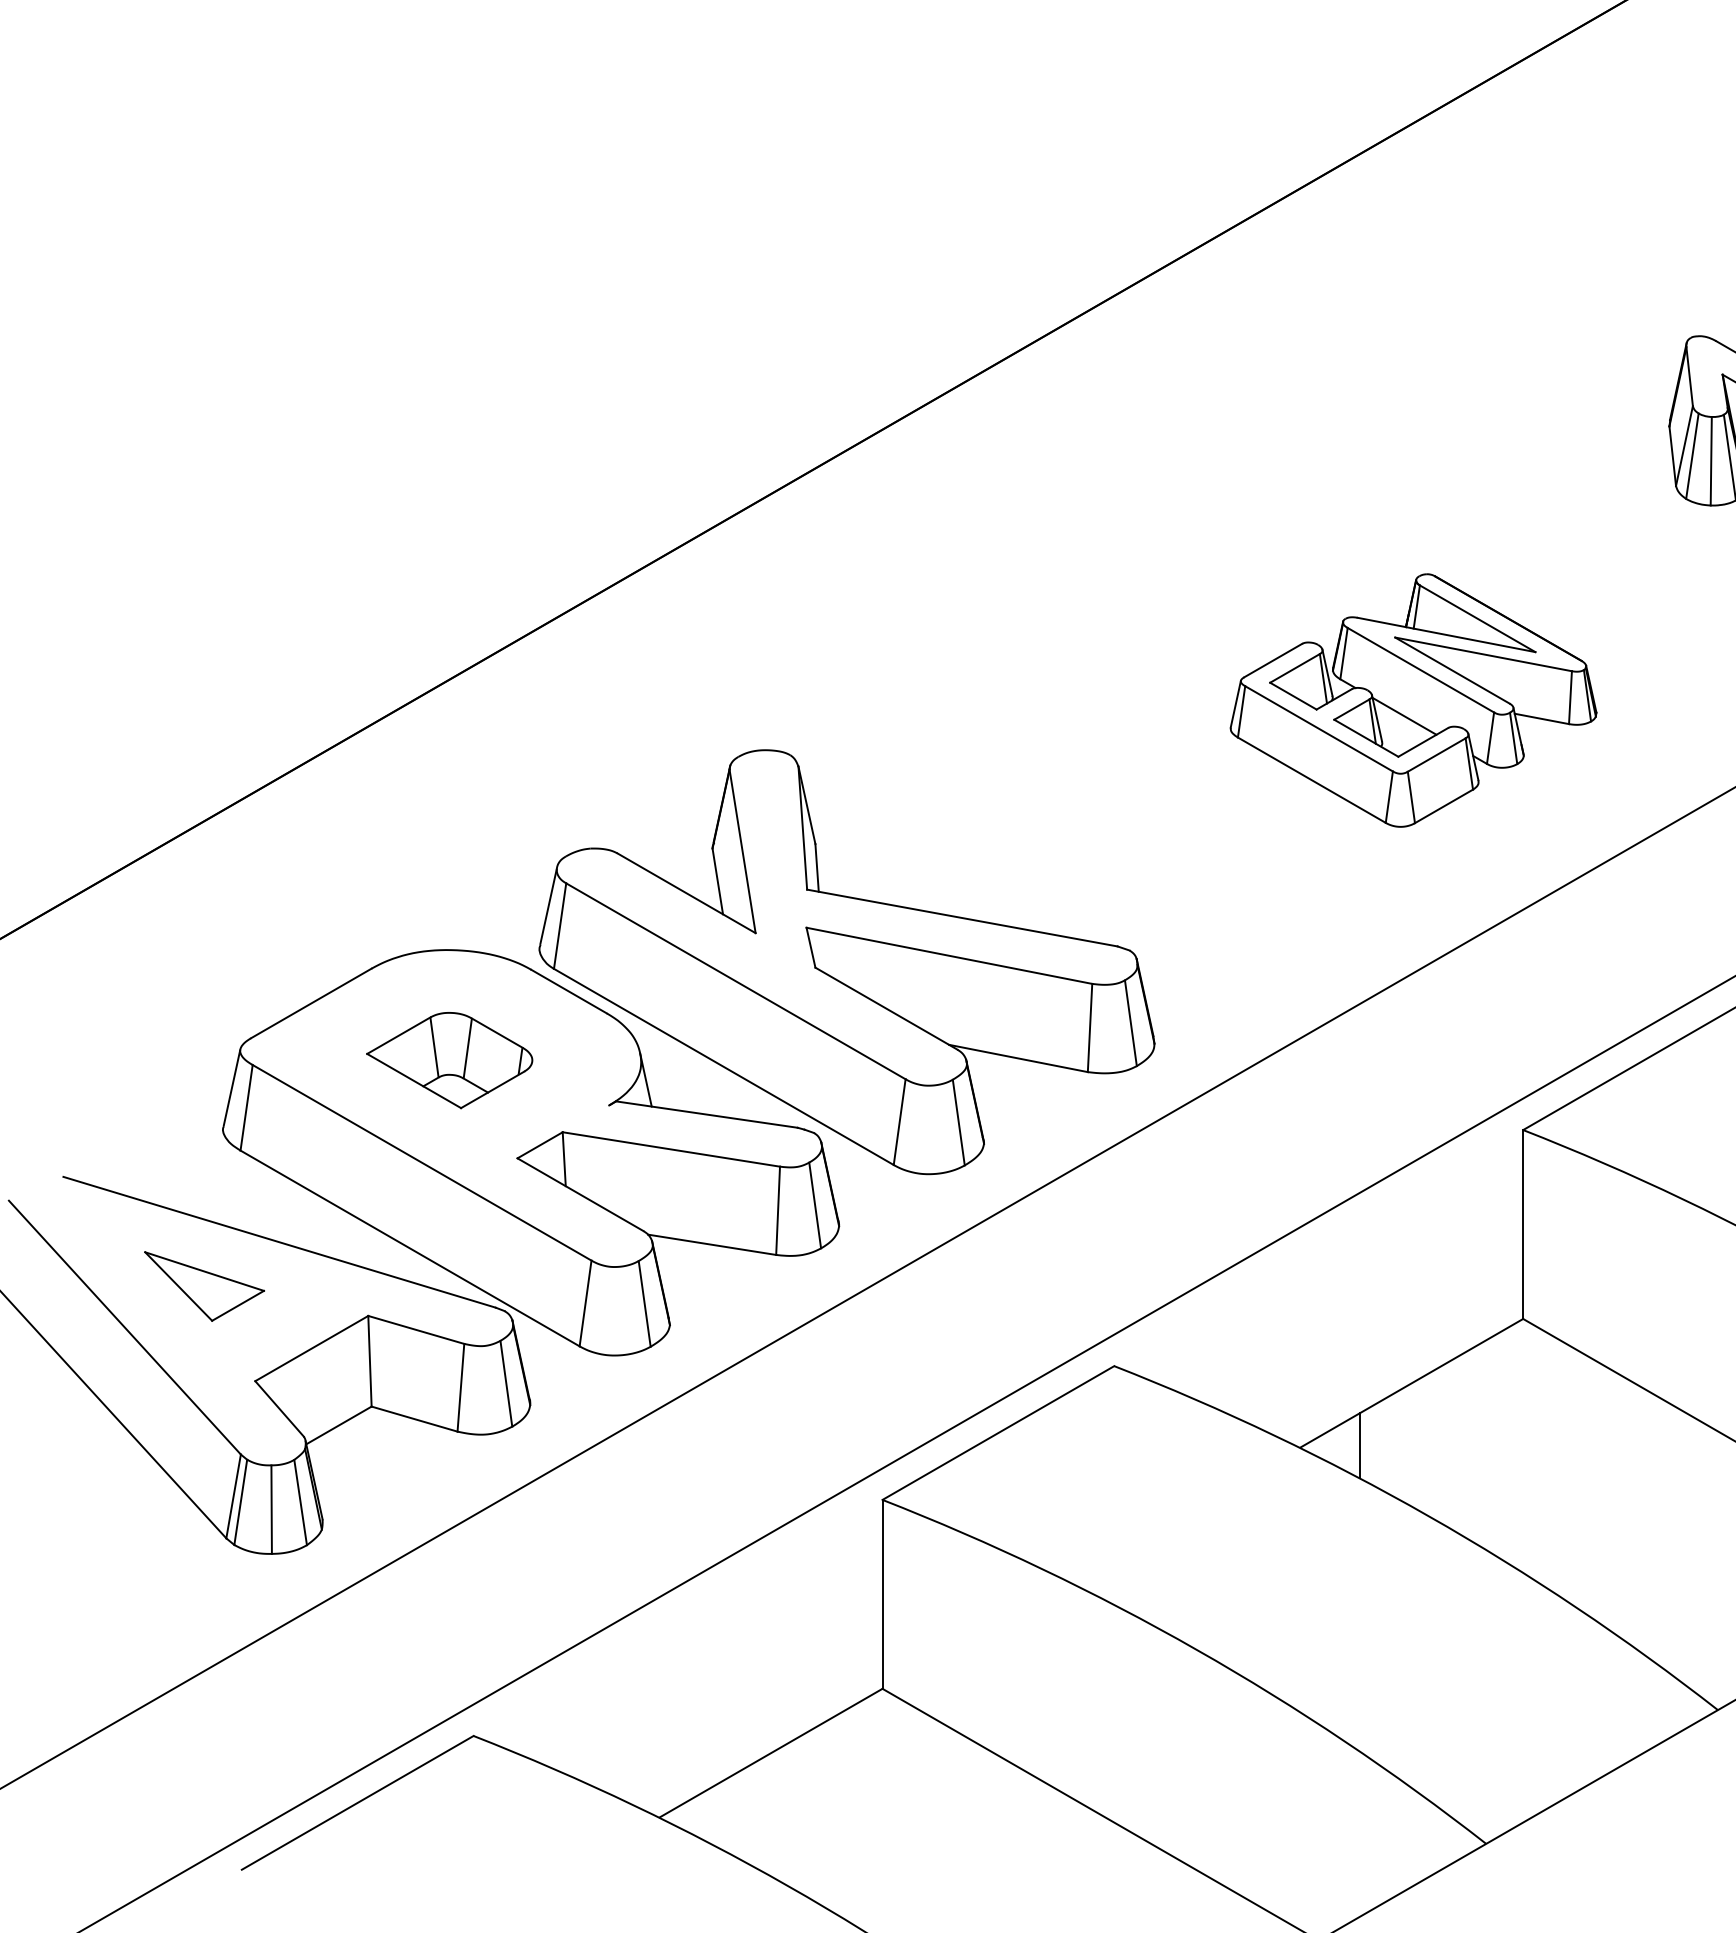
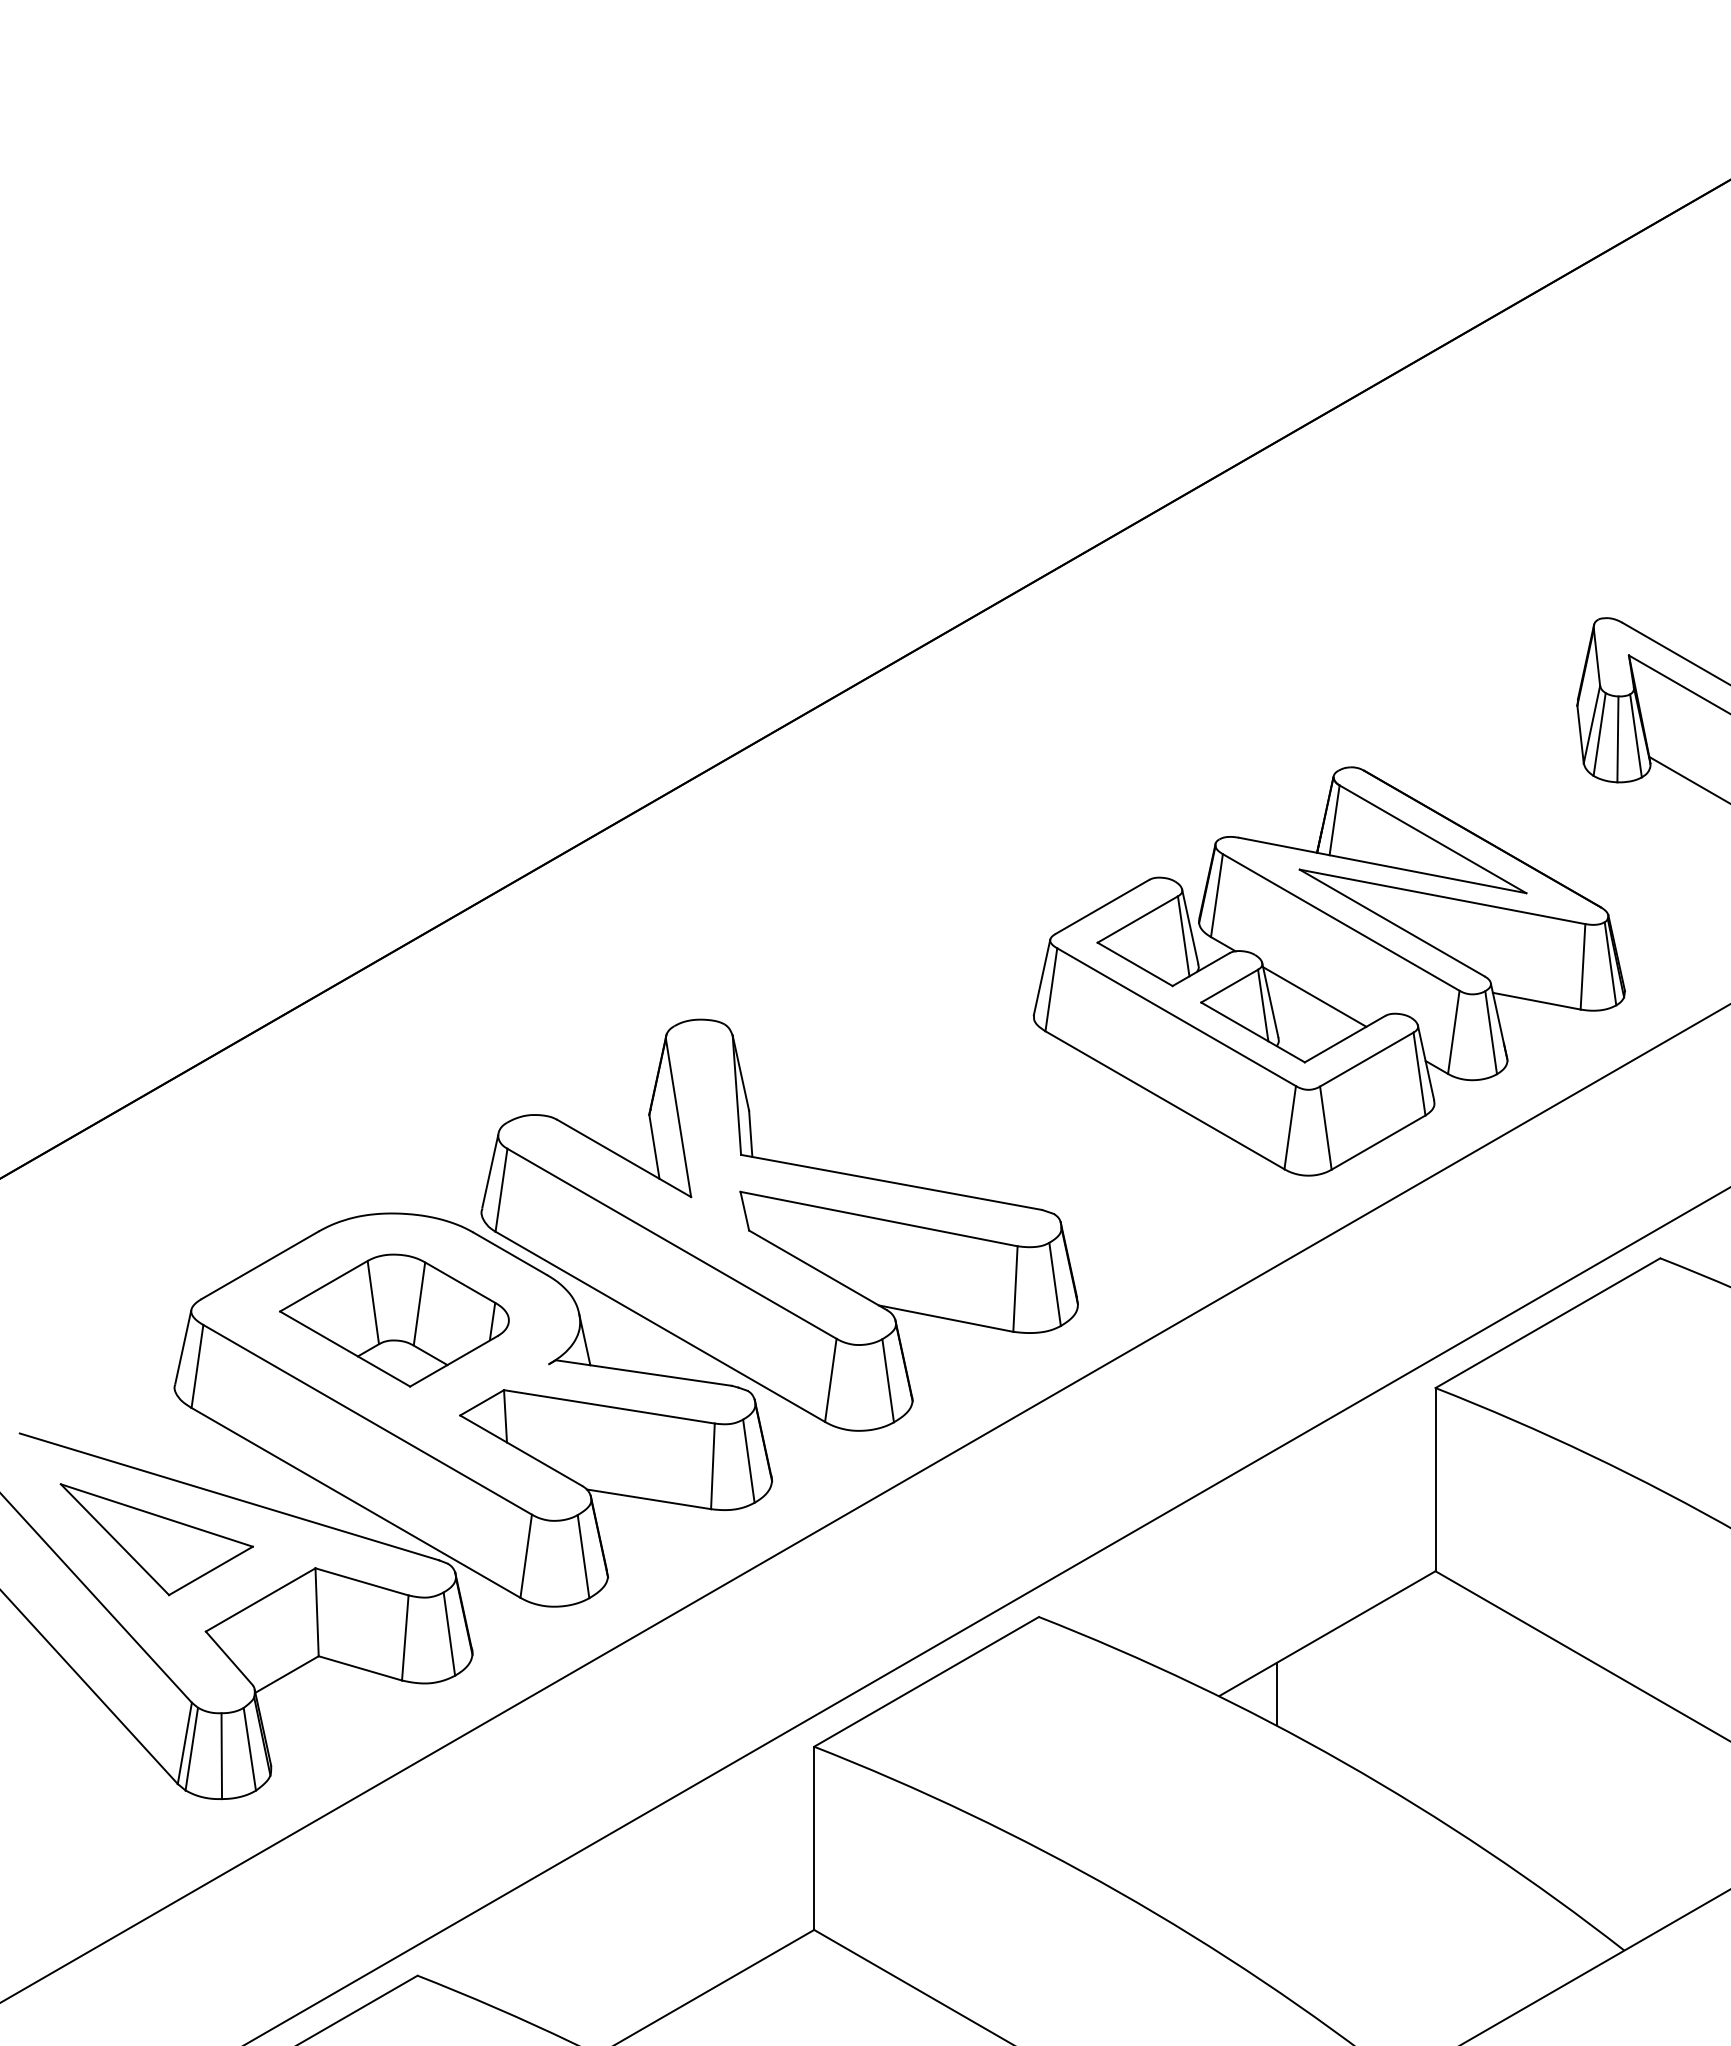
part: (1412, 700) -> (1328, 971), size x1.67
part: (449, 1060) -> (394, 1320), size x1.43
part: (204, 1286) -> (156, 1539), size x1.67

